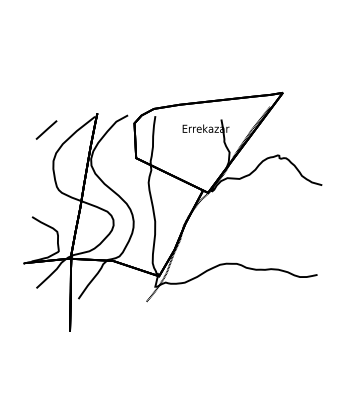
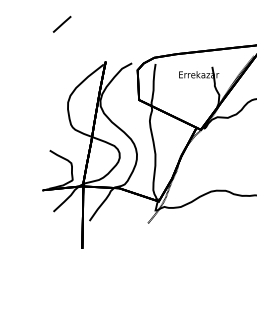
line: (46, 129) -> (62, 23), moved

